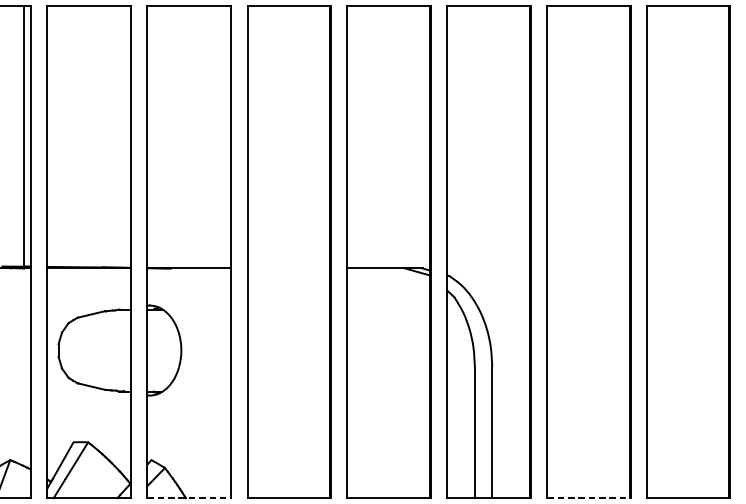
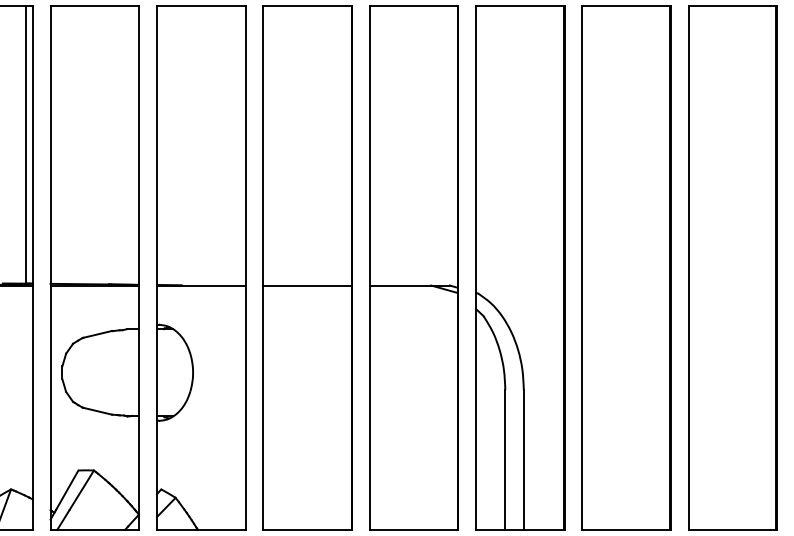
line: (288, 268) -> (307, 285), added
line: (189, 497) -> (201, 529), dashed -> solid
line: (589, 497) -> (627, 529), dashed -> solid

